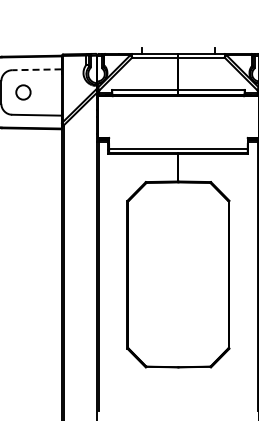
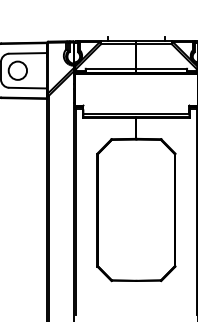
line: (36, 69) -> (27, 53), dashed -> solid
circle: (23, 92) -> (17, 70), size x1.67

